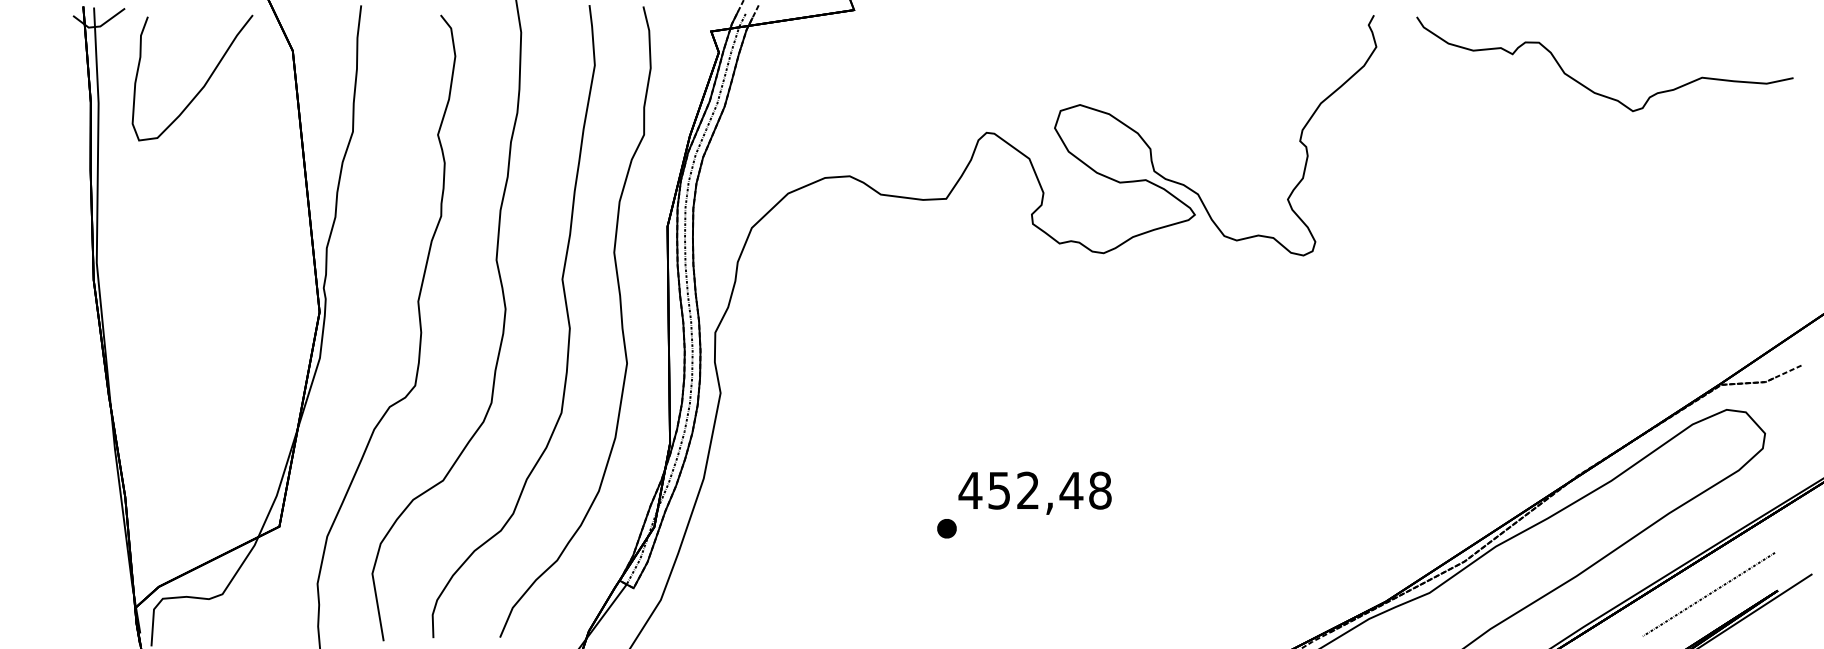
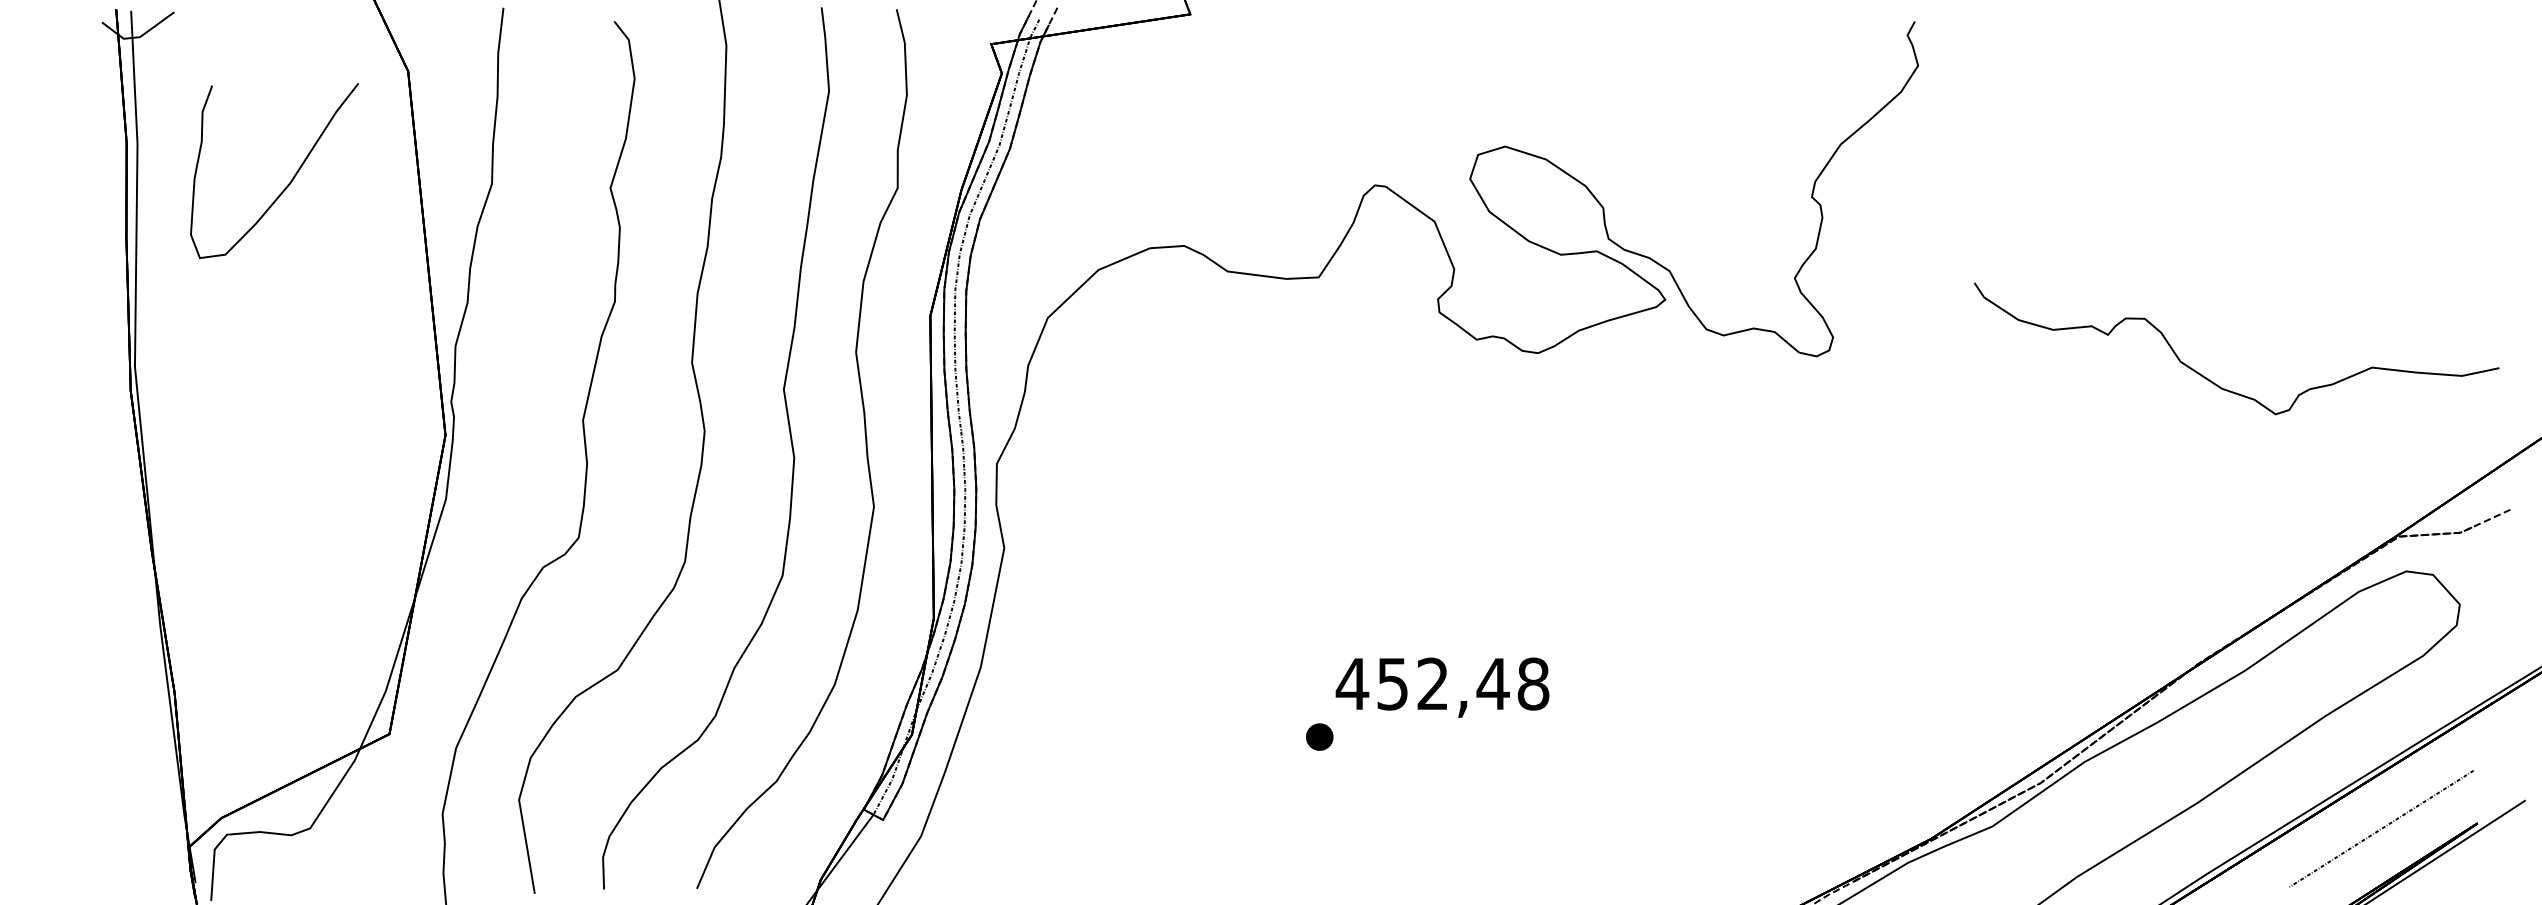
curve: (202, 86) -> (288, 183), moved
curve: (1589, 88) -> (2214, 382), moved

